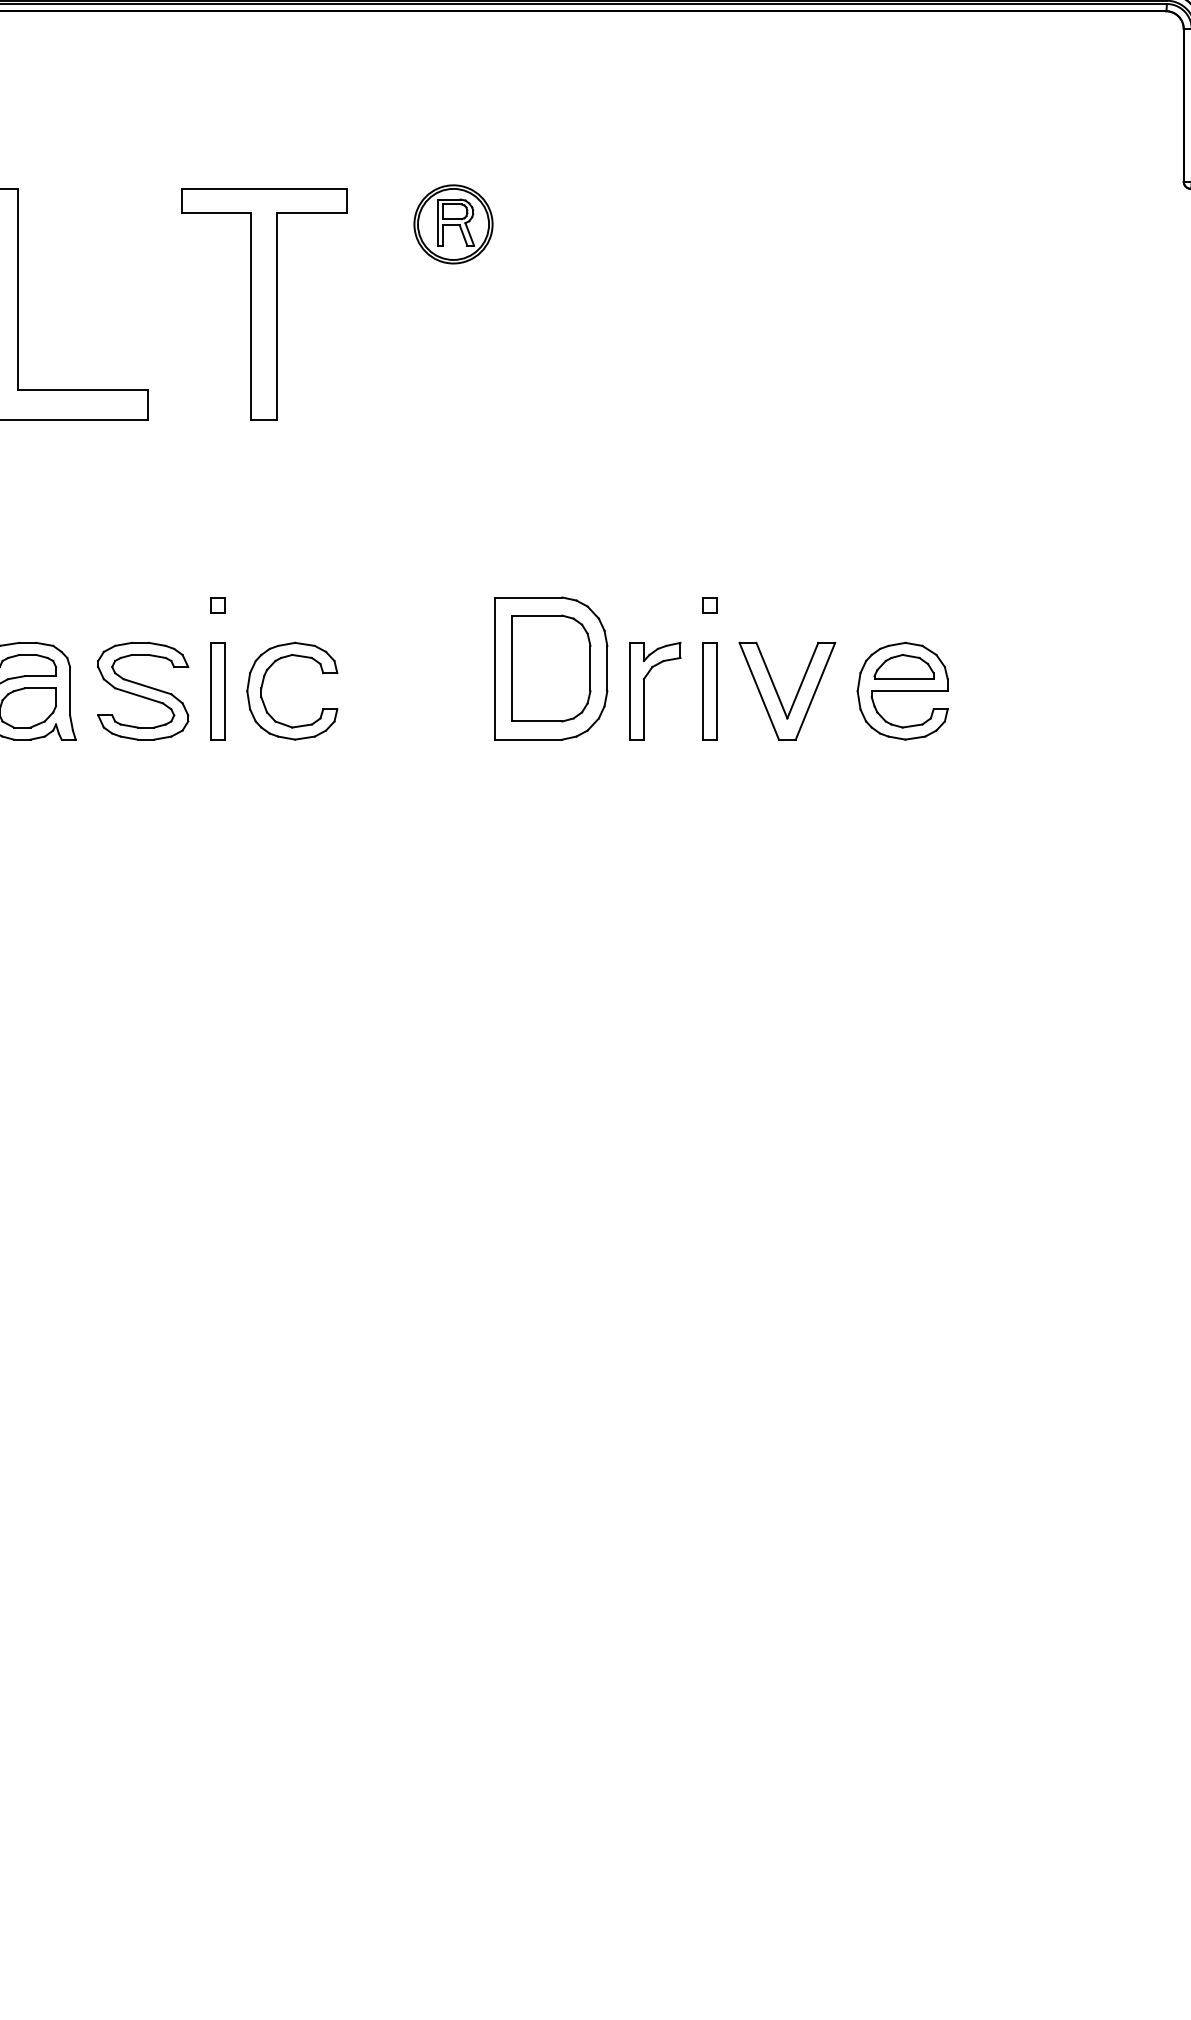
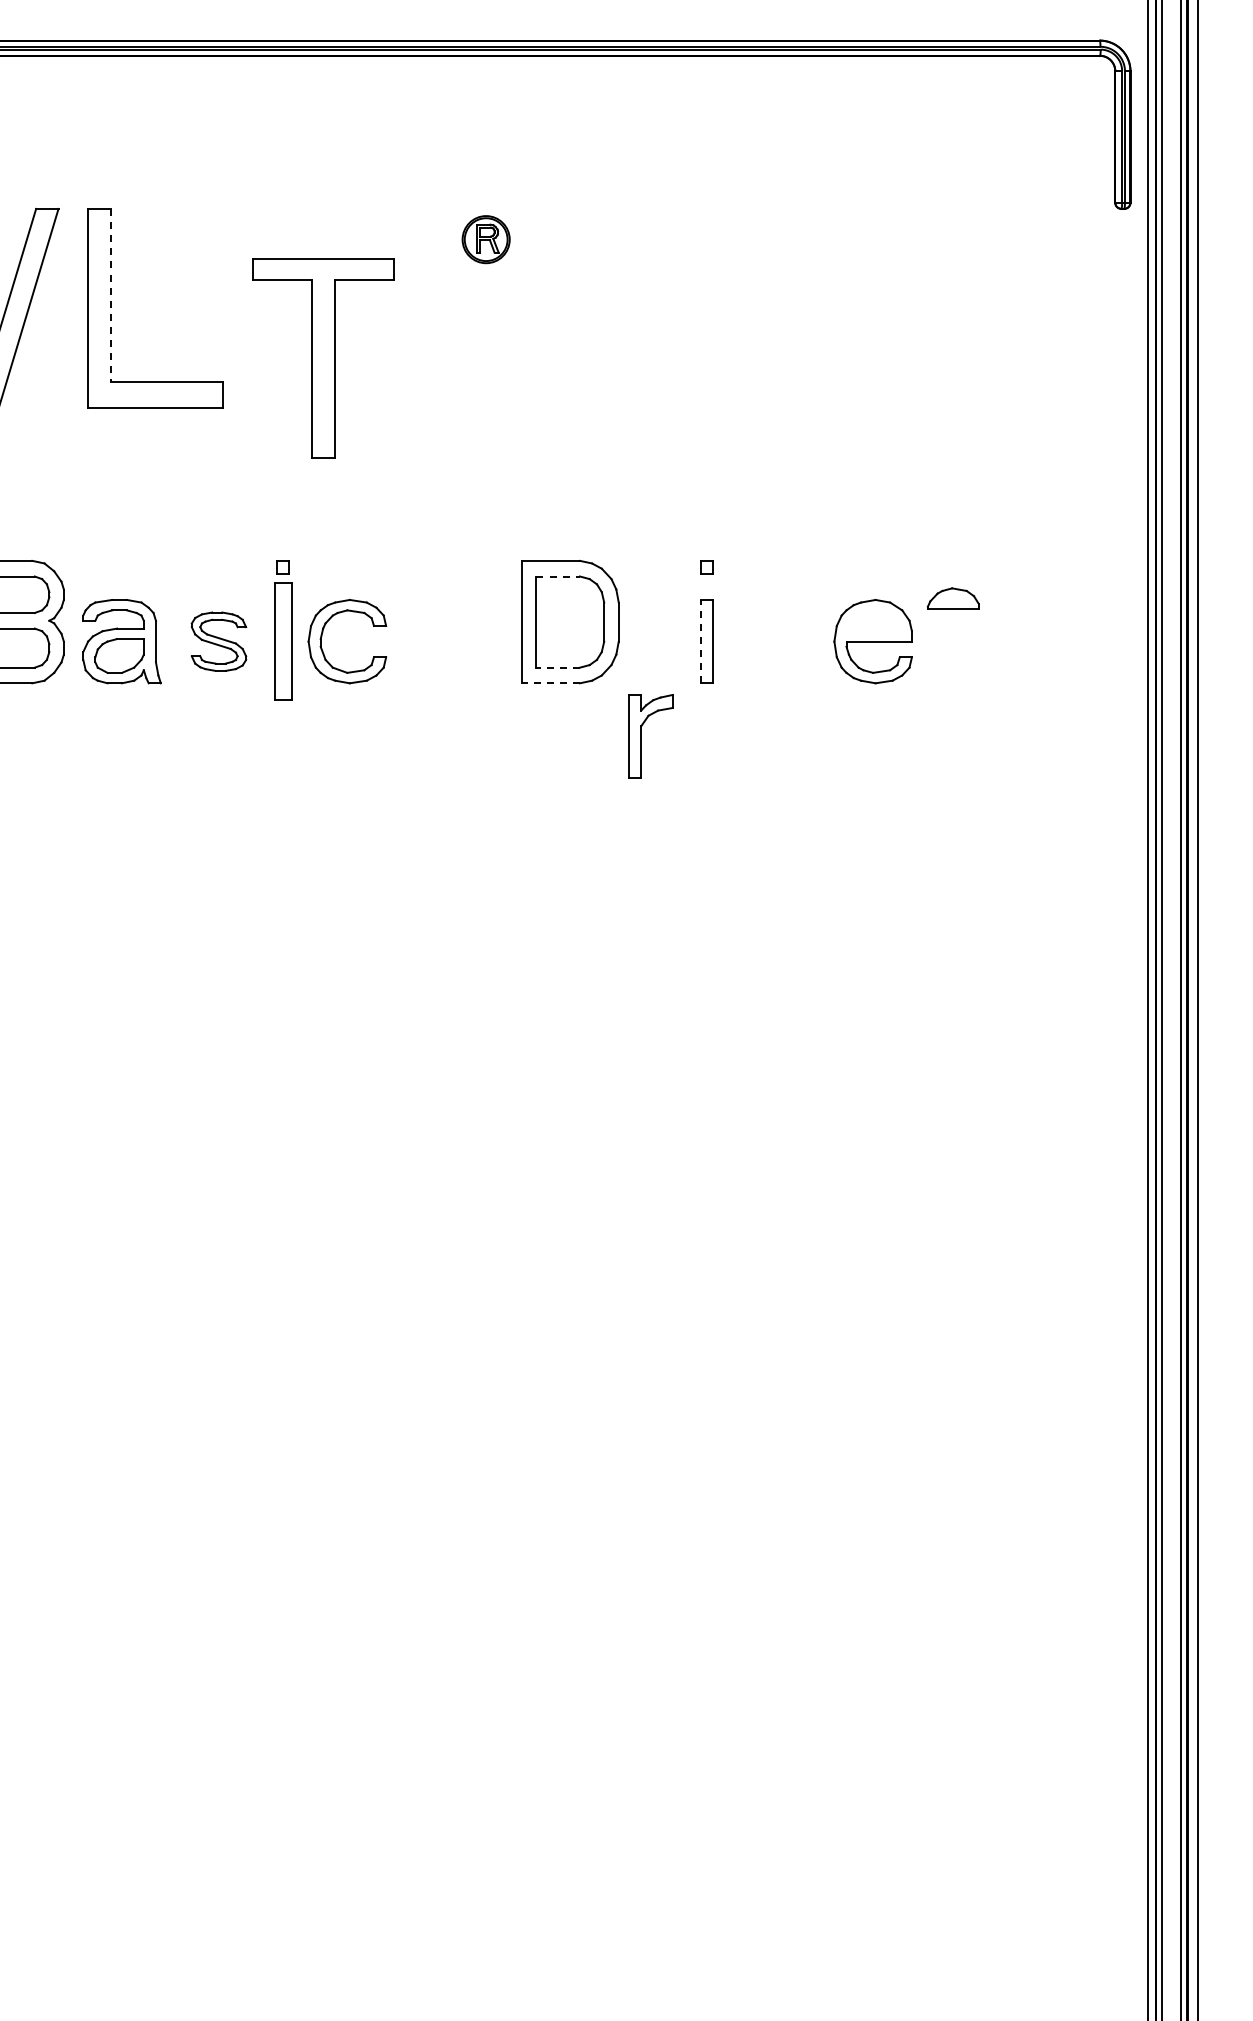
part: (452, 224) -> (485, 239), size x0.7
line: (17, 289) -> (110, 295), solid -> dashed
part: (264, 304) -> (323, 358), moved
line: (537, 615) -> (558, 576), solid -> dashed
part: (904, 666) -> (953, 598), moved
part: (142, 691) -> (218, 641), size x0.7
part: (216, 691) -> (282, 641), size x1.4
part: (644, 691) -> (641, 736), moved
line: (703, 691) -> (701, 641), solid -> dashed
part: (778, 694) -> (766, 644), removed
line: (537, 721) -> (558, 667), solid -> dashed
line: (528, 739) -> (550, 683), solid -> dashed

